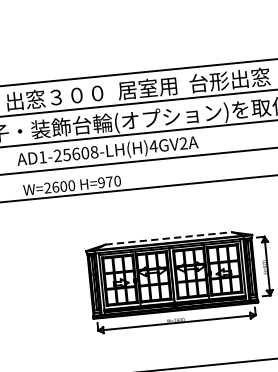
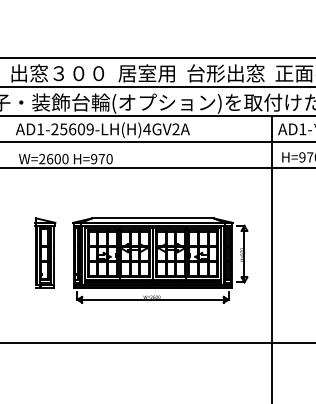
text: (93, 152) -> (89, 129), AD1-25608-LH(H)4GV2A -> AD1-25609-LH(H)4GV2A
line: (168, 238) -> (152, 218), dashed -> solid
part: (60, 284) -> (45, 252), added

